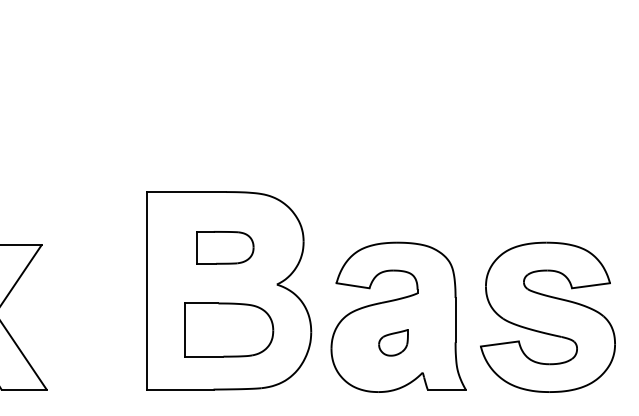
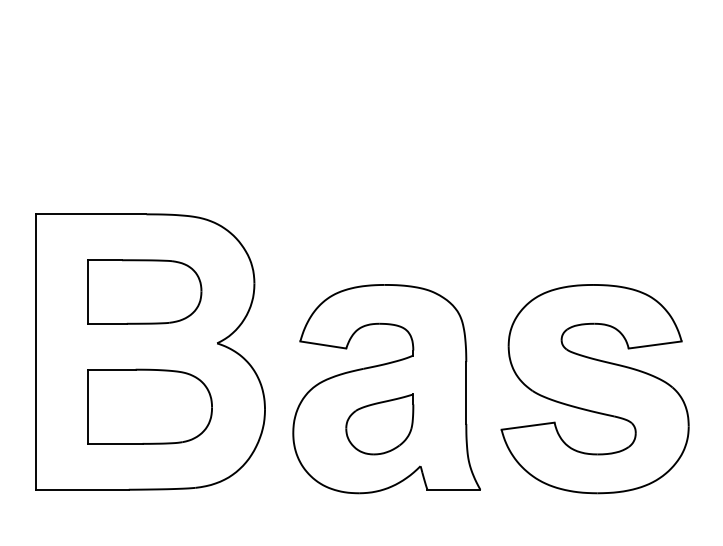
part: (225, 247) -> (145, 291), size x1.43
part: (393, 342) -> (379, 424), size x1.67

